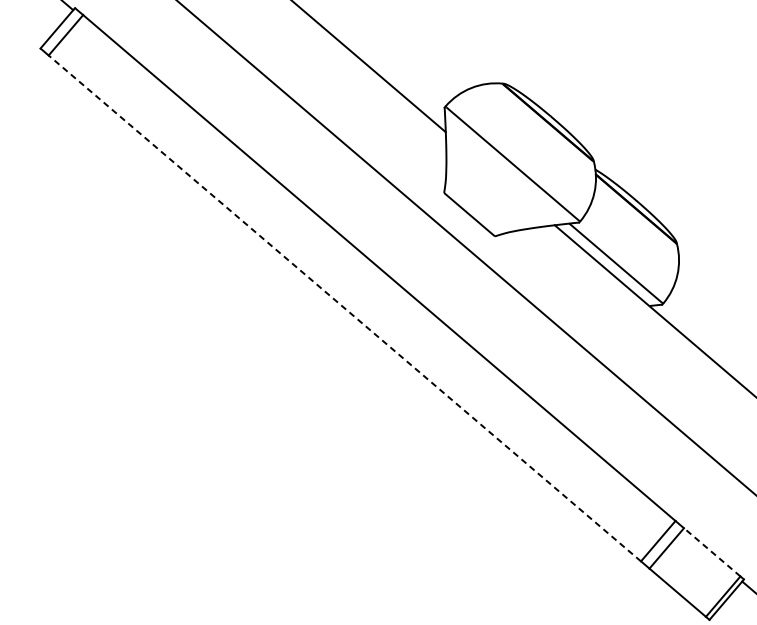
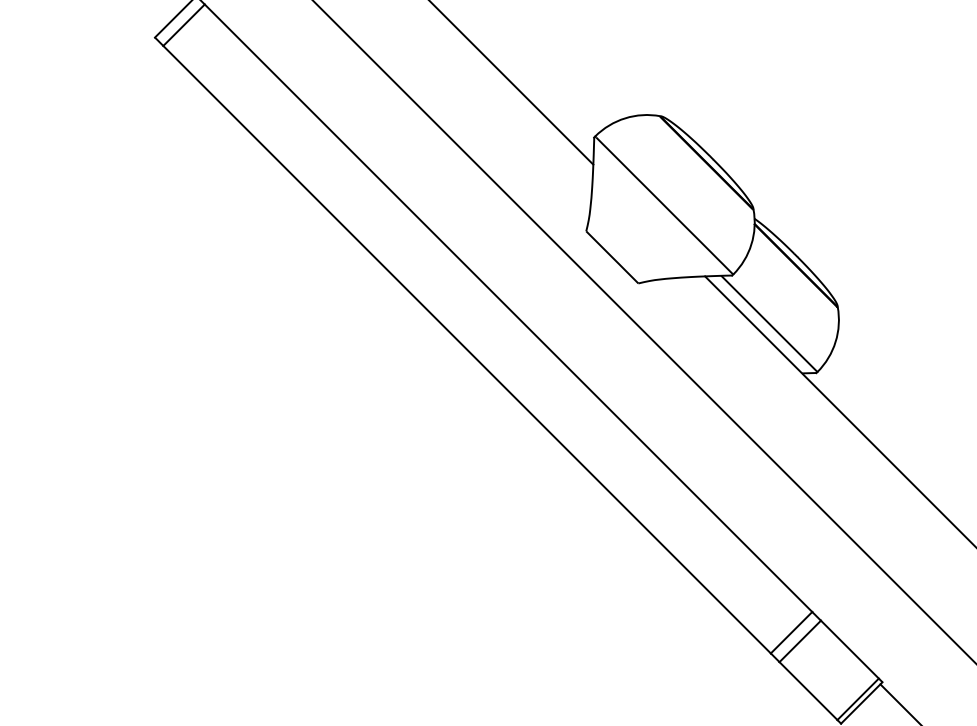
line: (345, 308) -> (467, 349), dashed -> solid
line: (711, 552) -> (849, 649), dashed -> solid

